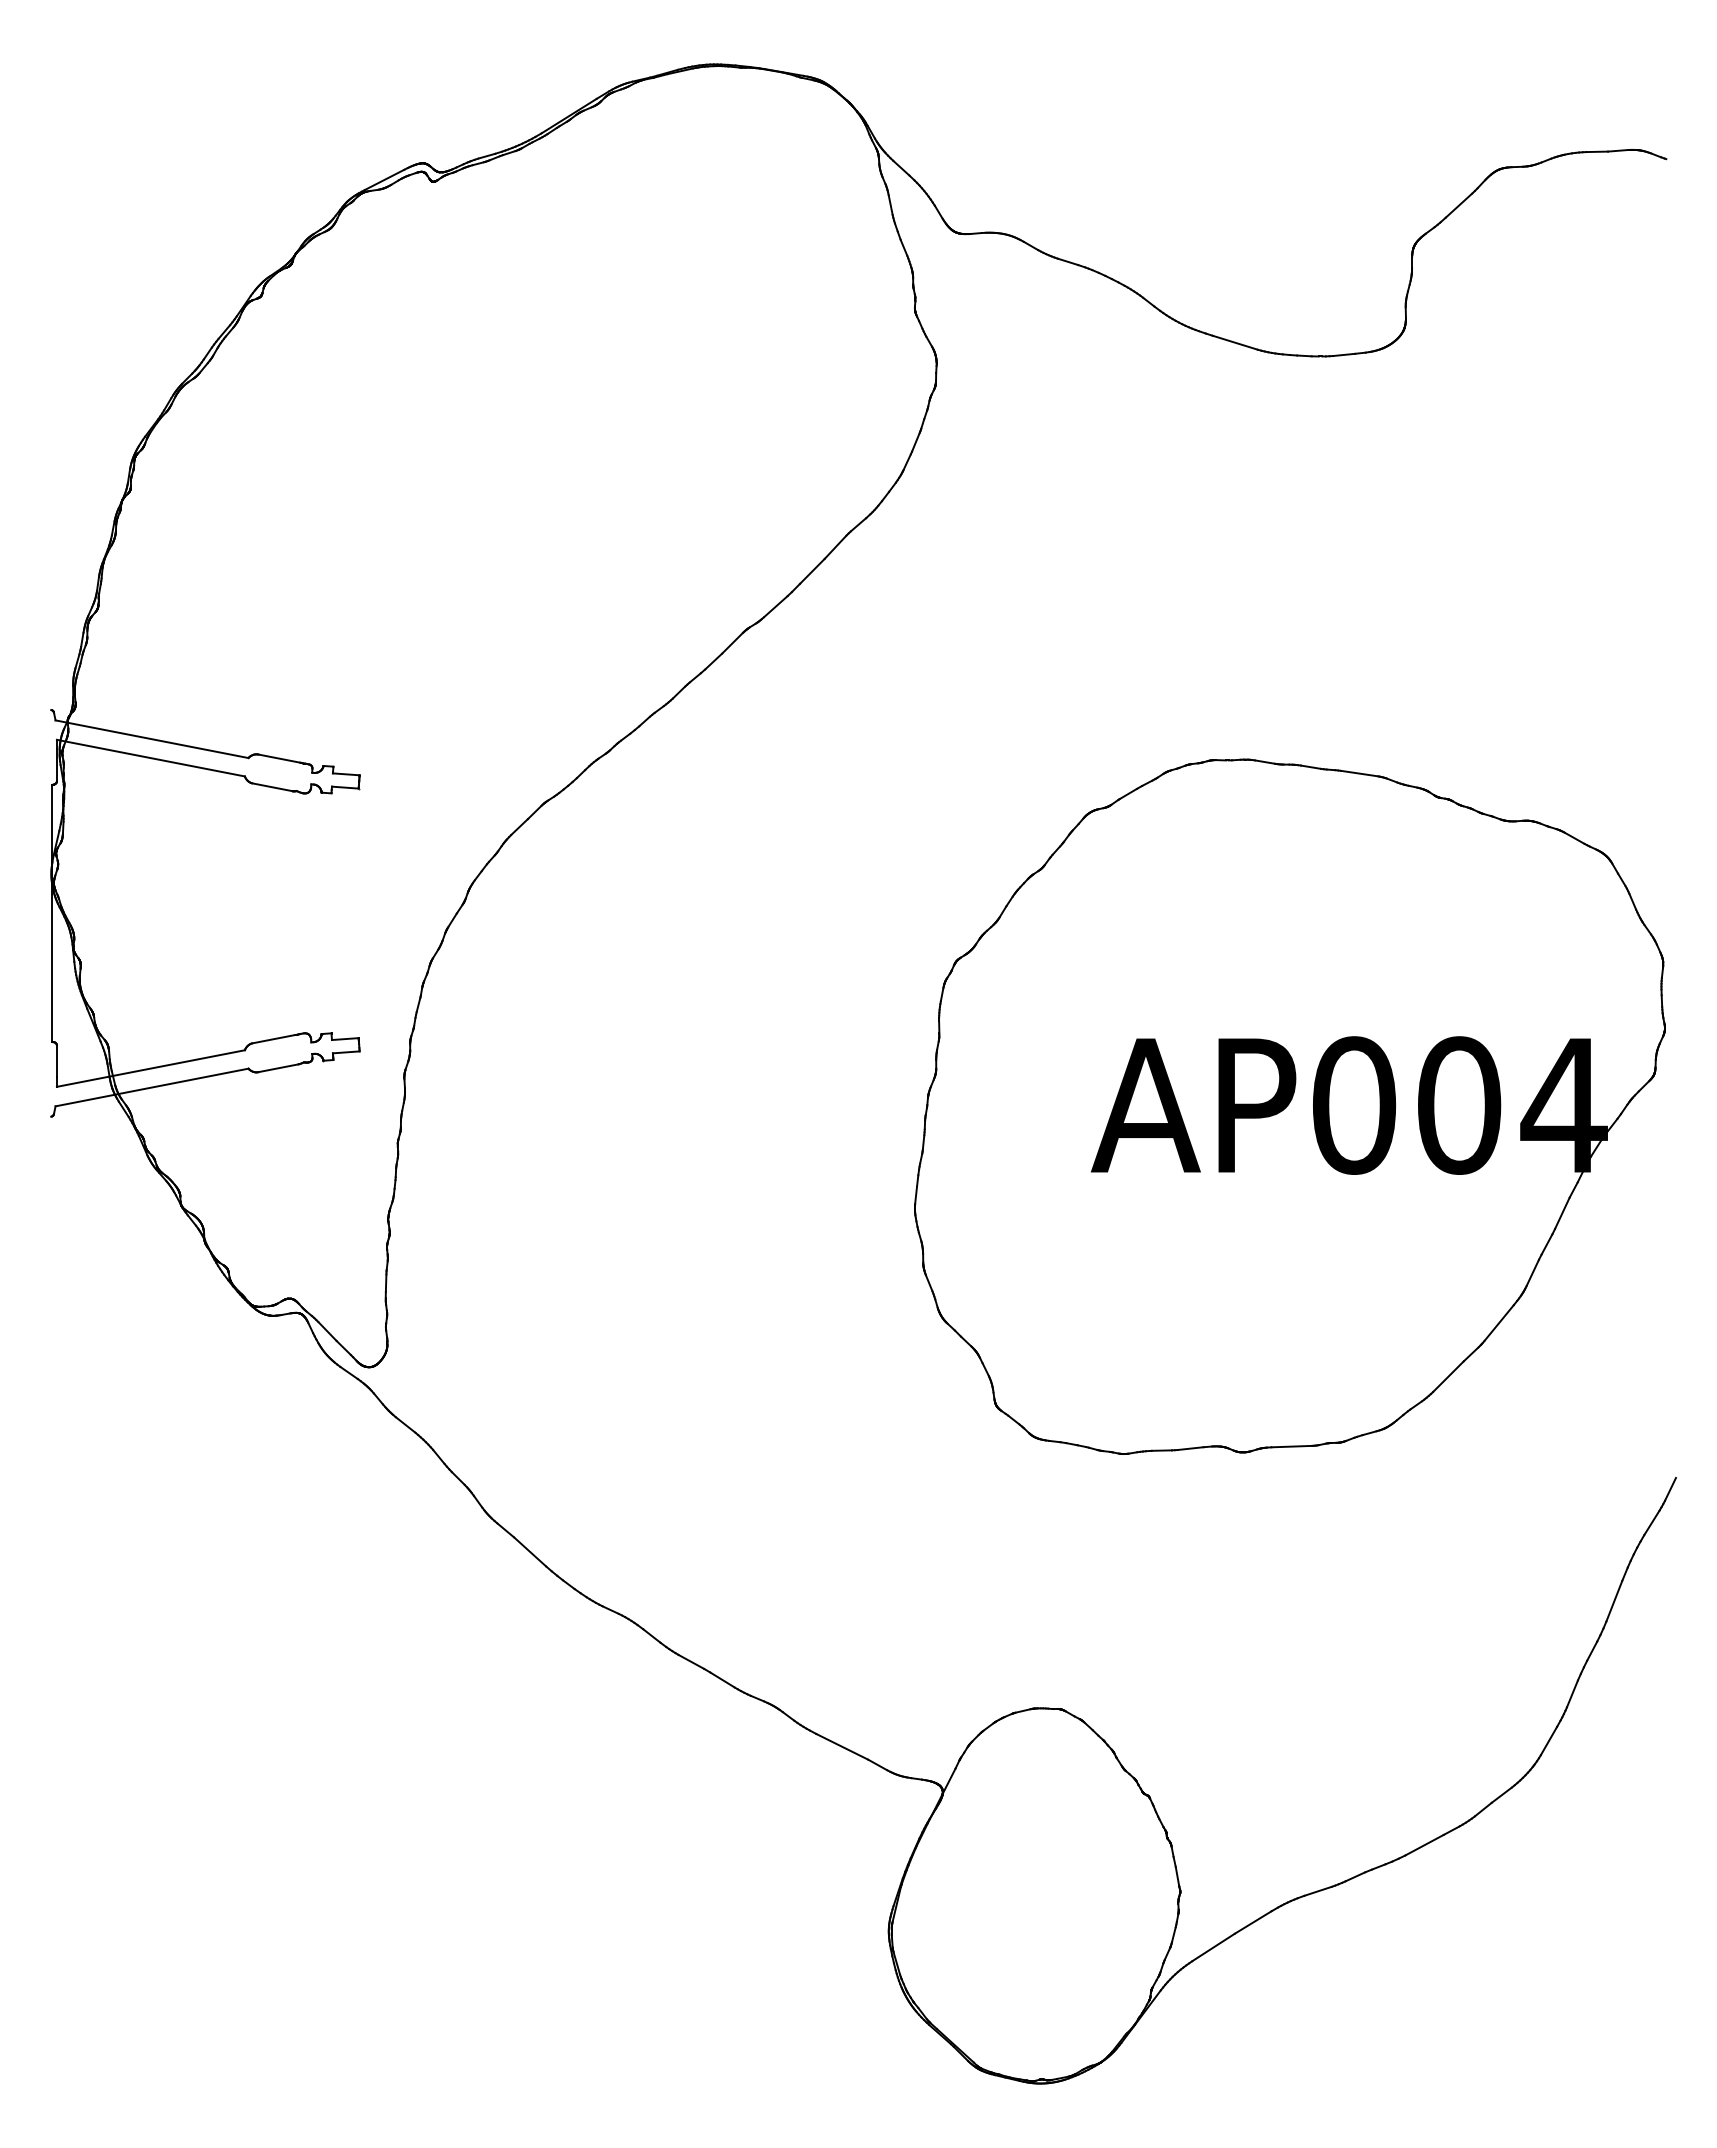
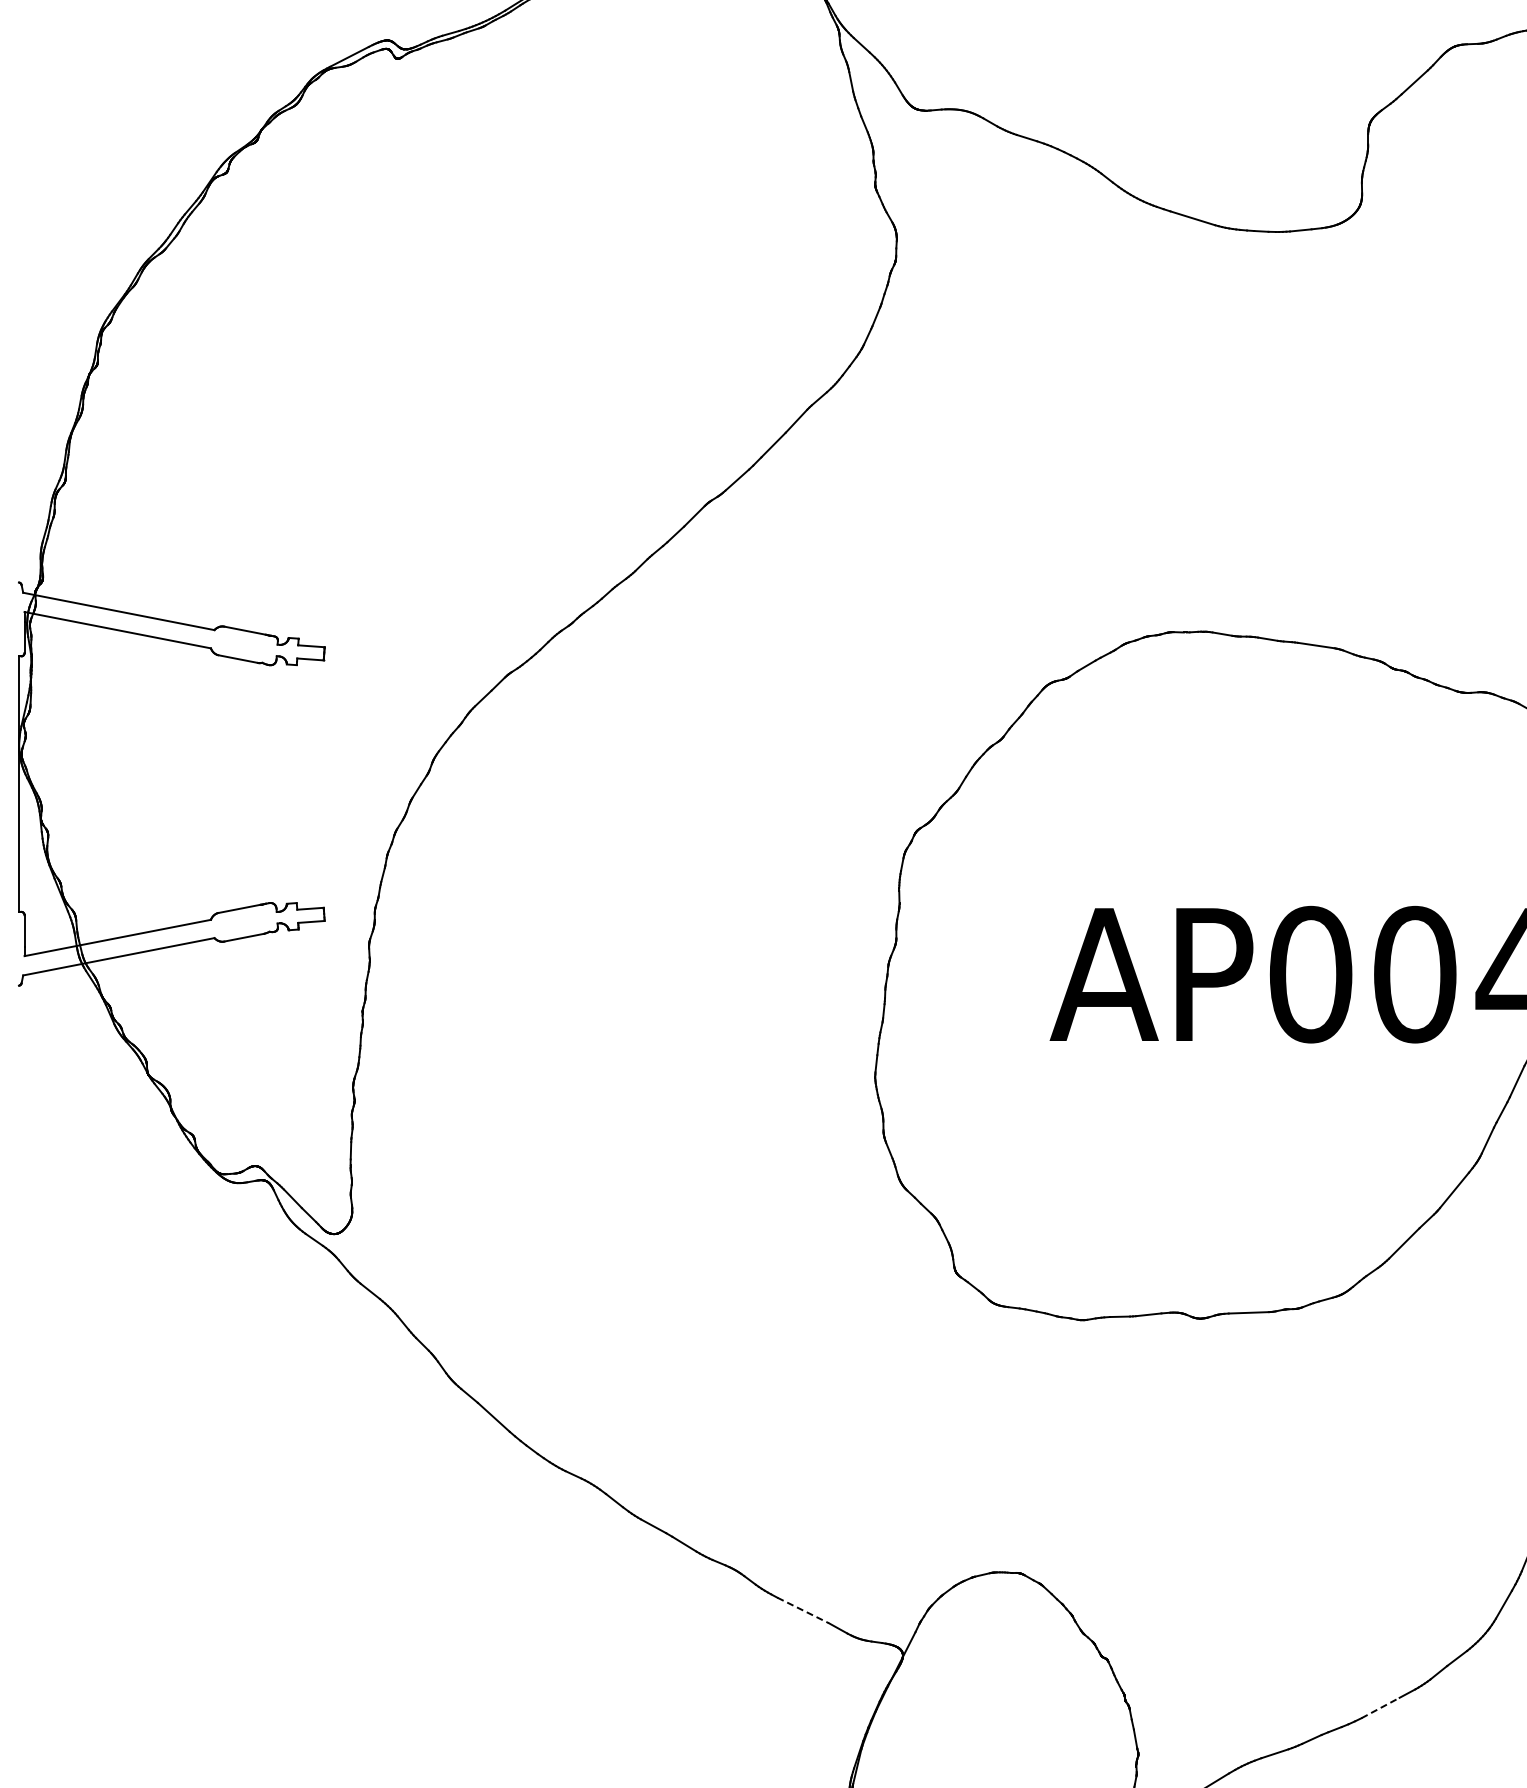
line: (842, 1746) -> (803, 1610), solid -> dashed
line: (1424, 1845) -> (1380, 1708), solid -> dashed

